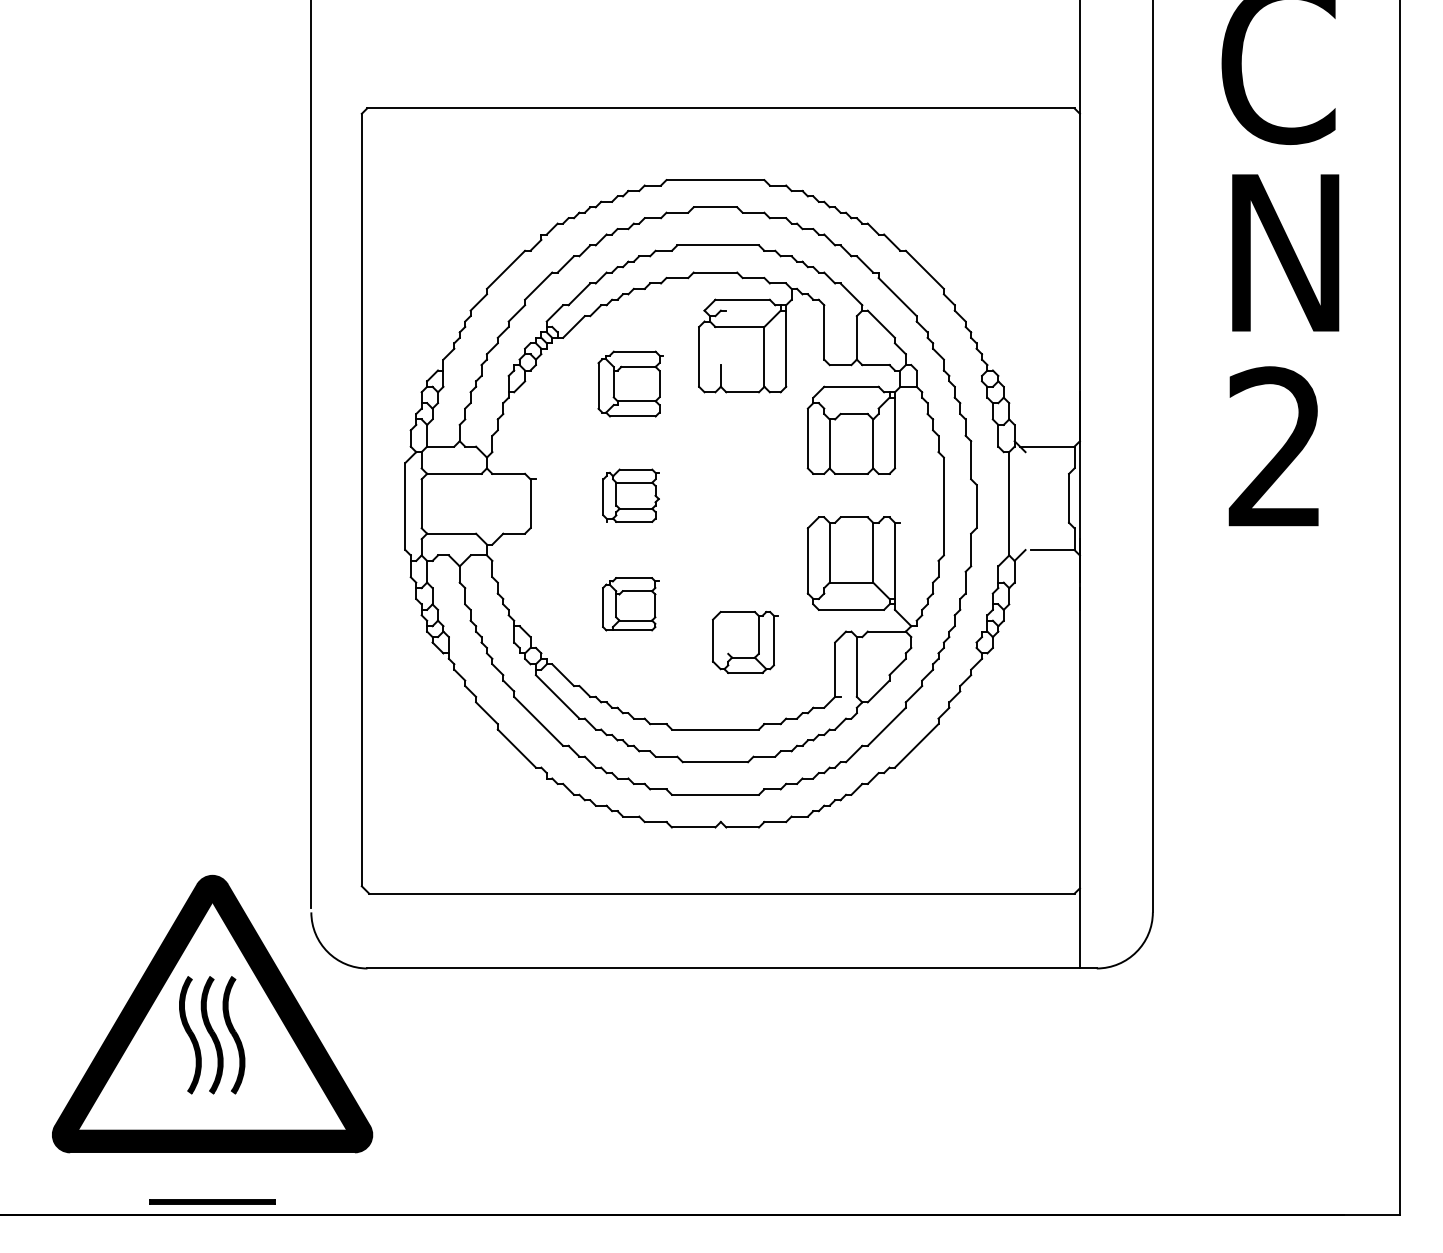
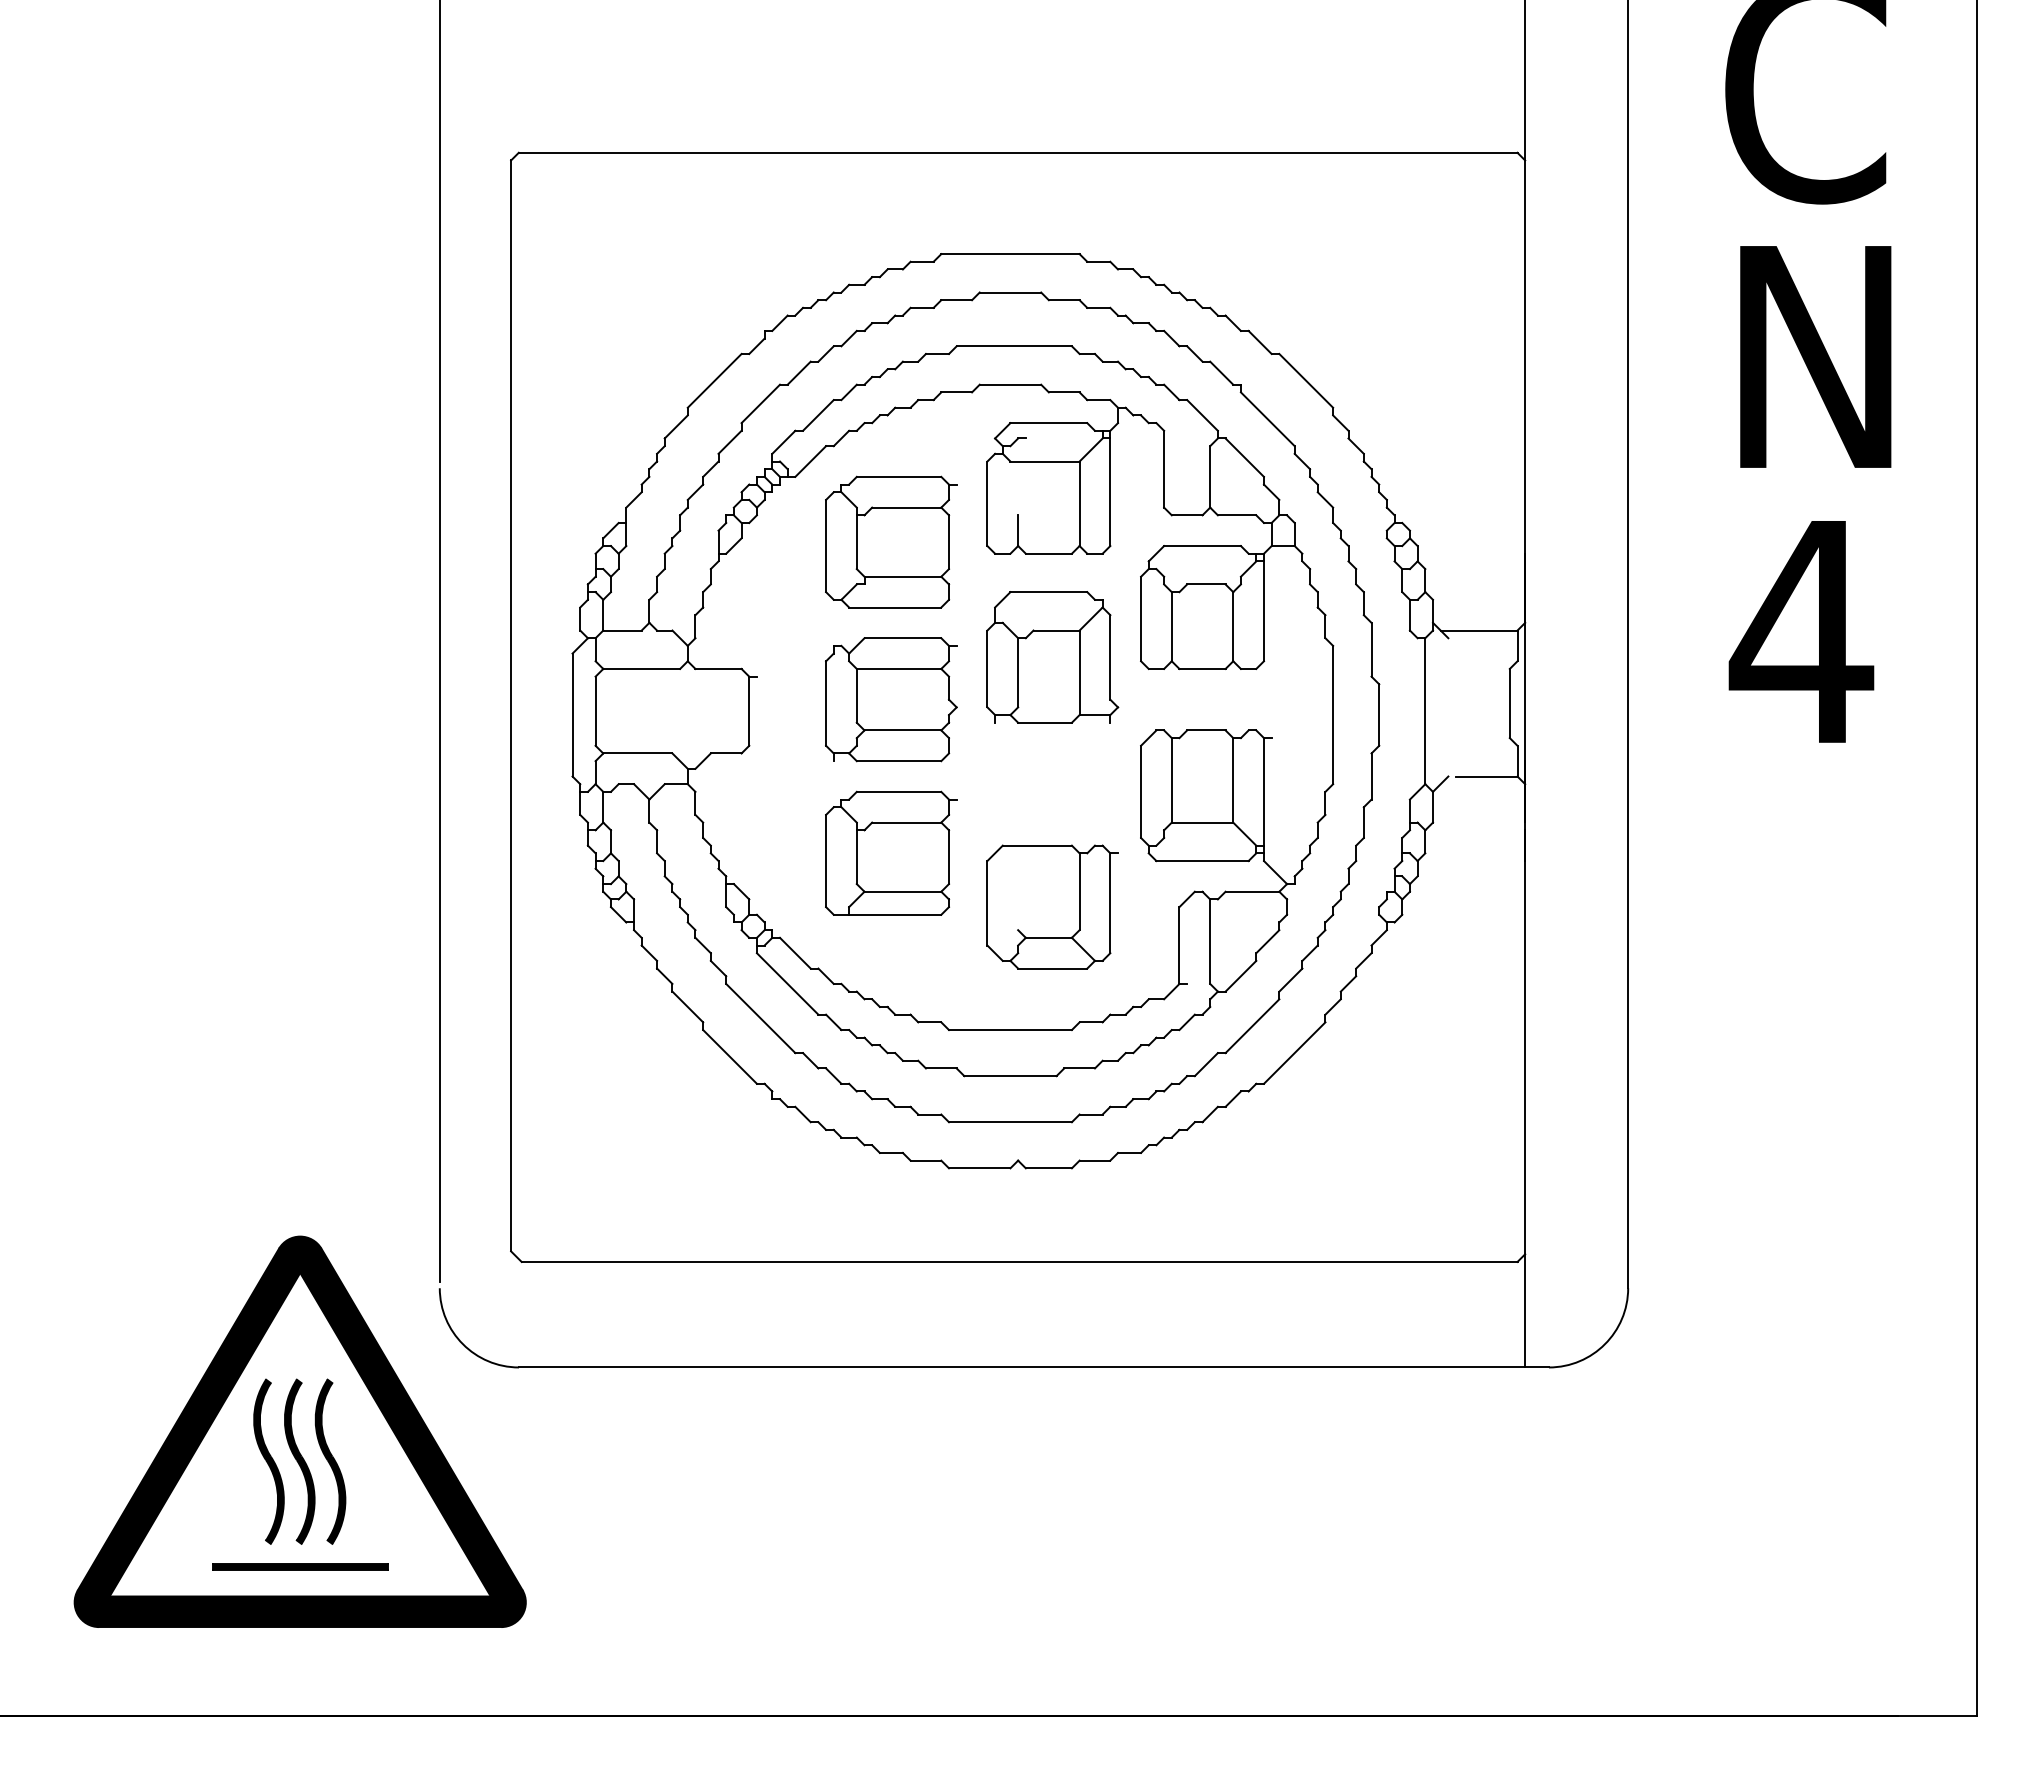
part: (630, 383) -> (890, 541), size x1.43
text: (1275, 446) -> (1801, 630), 2 -> 4
part: (745, 465) -> (1052, 657), added
part: (630, 495) -> (890, 699), size x1.67
part: (630, 603) -> (890, 852), size x1.67
part: (745, 642) -> (1052, 907), size x1.43
part: (212, 1201) -> (300, 1566), moved

